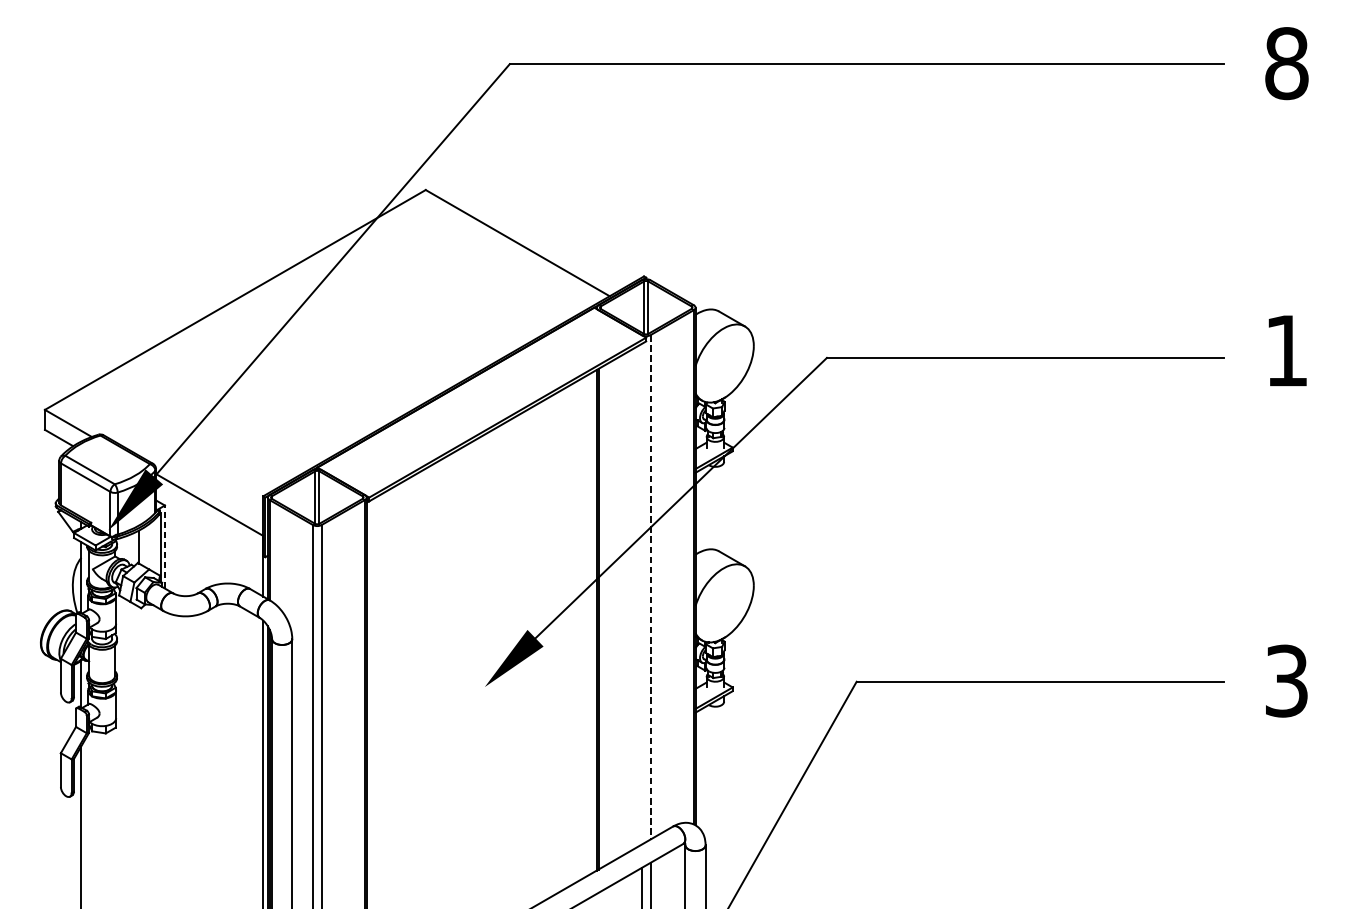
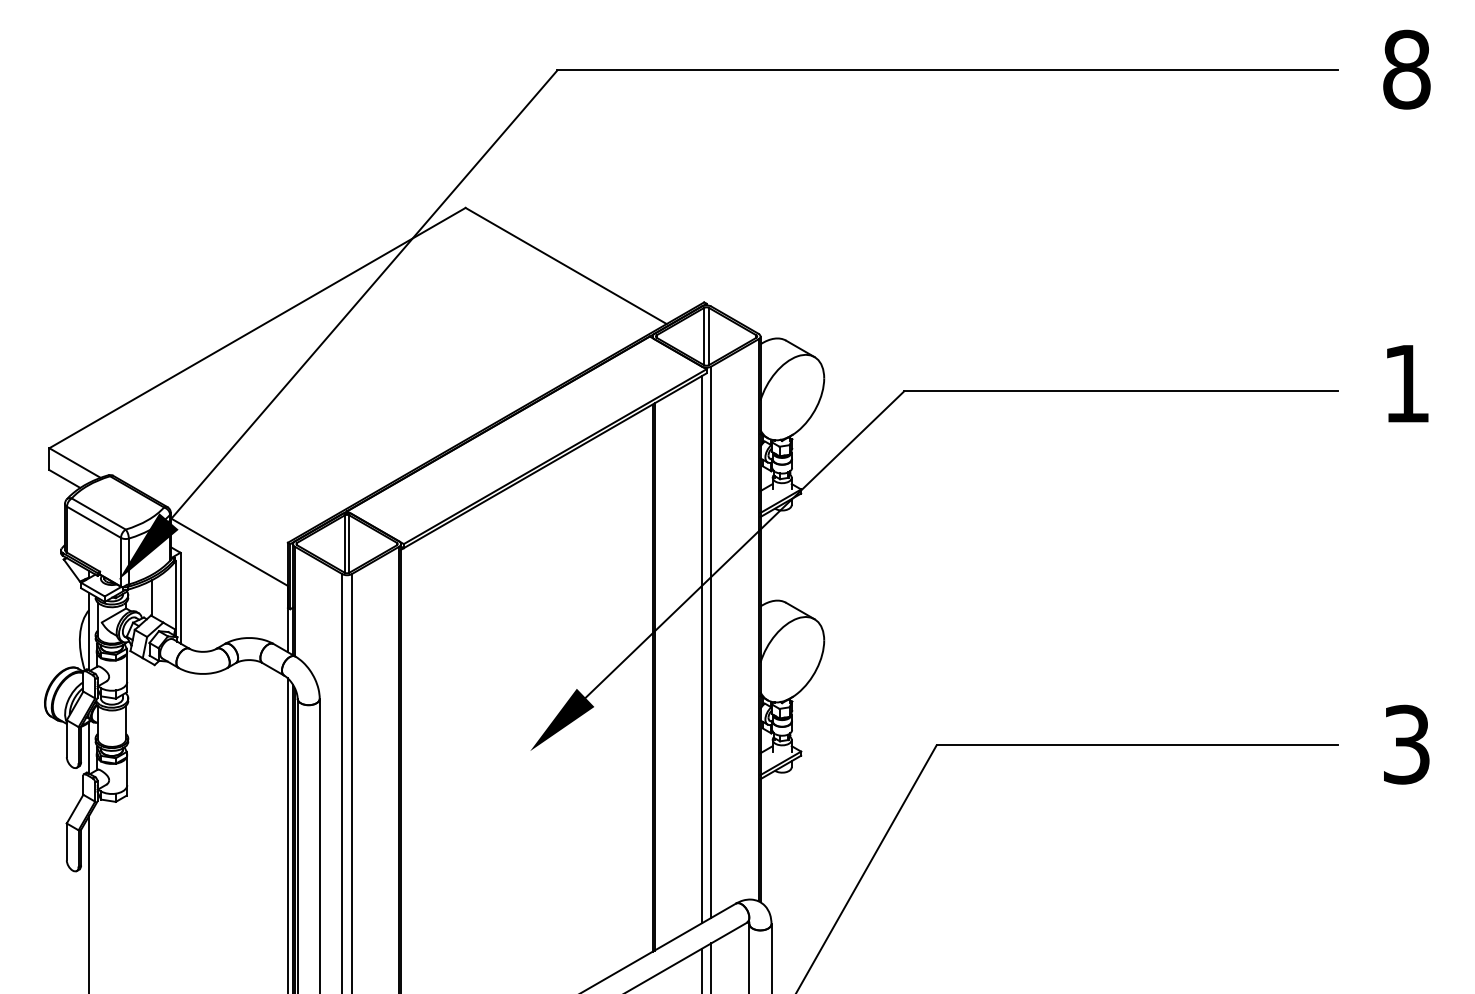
line: (164, 546) -> (180, 597), dashed -> solid
line: (650, 587) -> (711, 642), dashed -> solid
line: (641, 594) -> (701, 649), added

